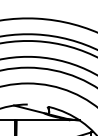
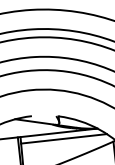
line: (51, 125) -> (63, 138), added

